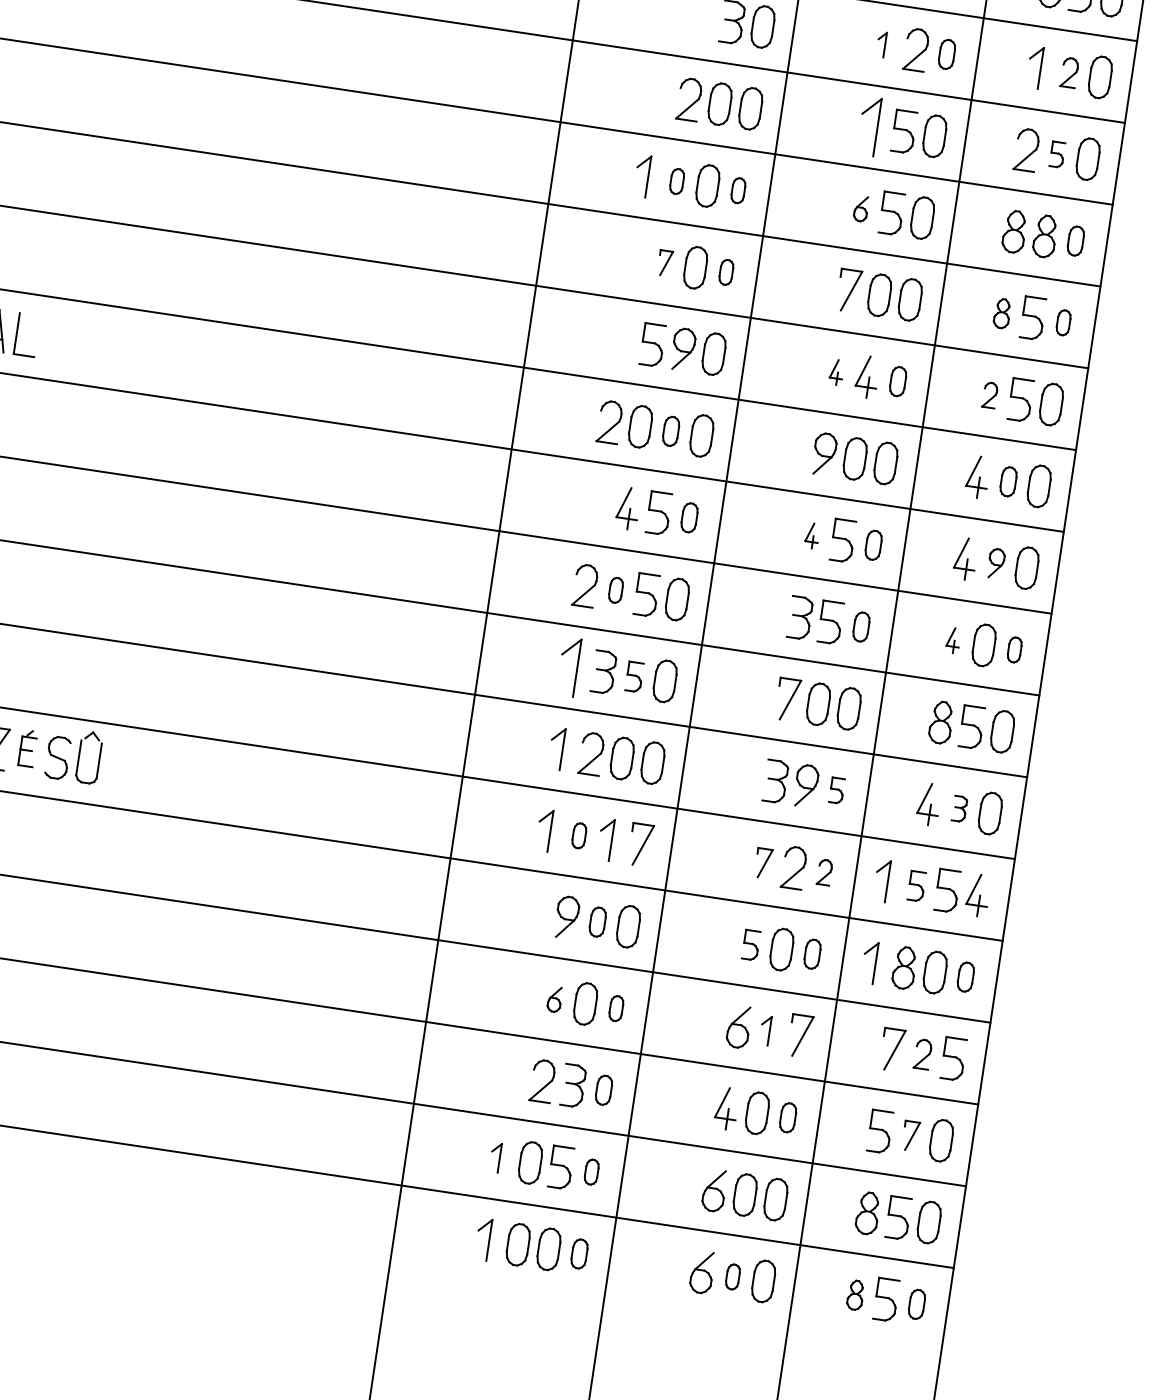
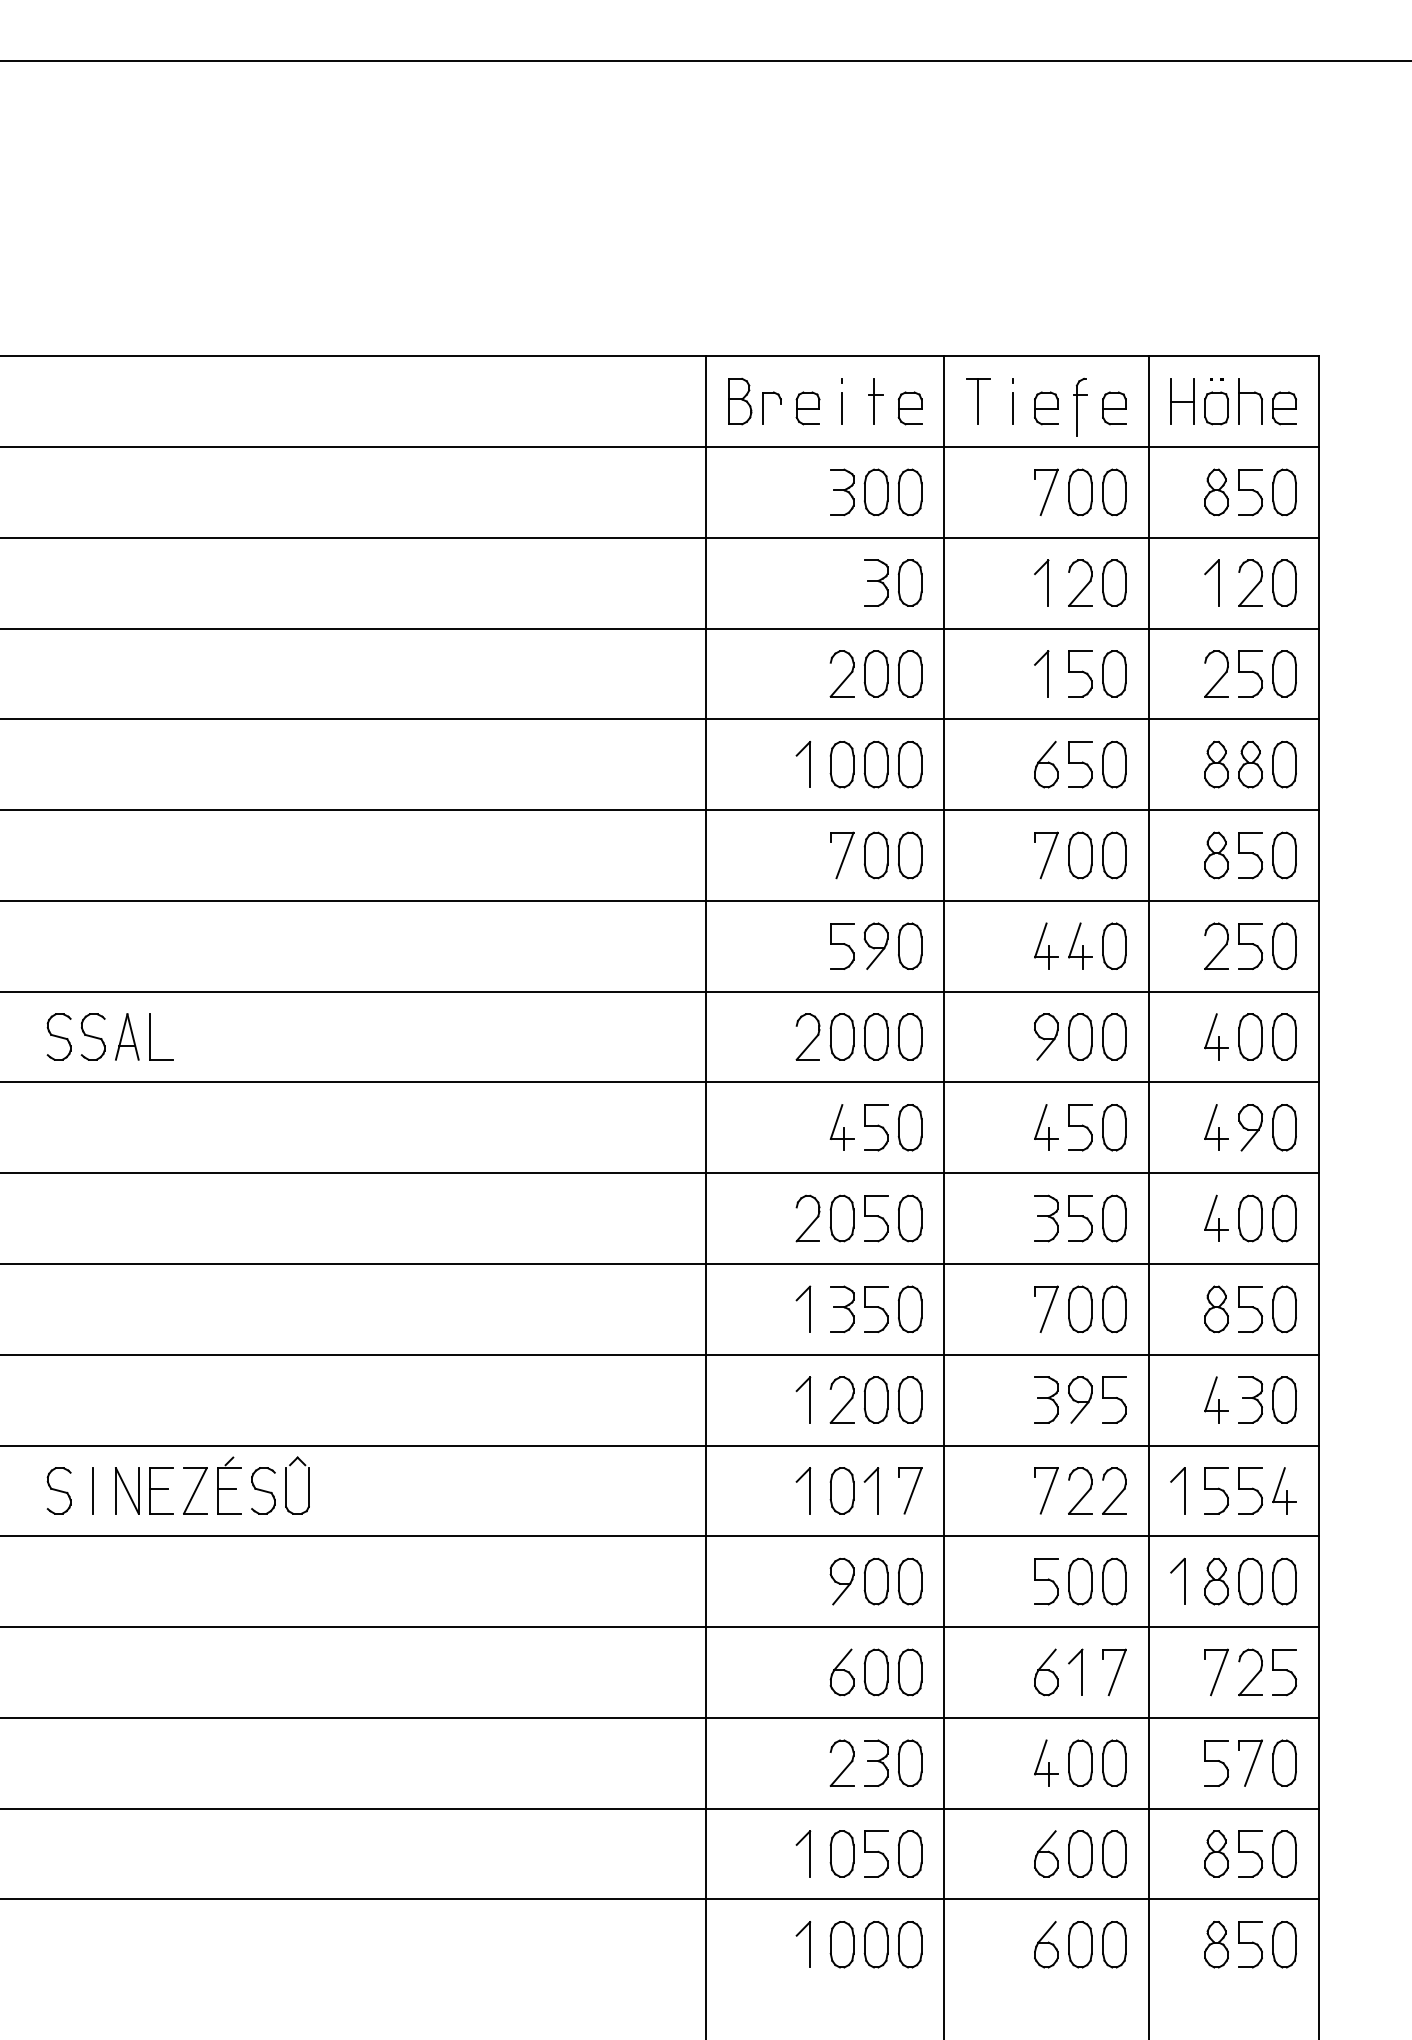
part: (881, 44) -> (1041, 582), size x1.67
part: (947, 53) -> (1114, 582), size x1.43
part: (1069, 72) -> (1250, 582), size x1.43
part: (869, 126) -> (1041, 673), size x0.71
part: (1057, 154) -> (1250, 673), size x1.67
part: (676, 181) -> (841, 764), size x1.67
part: (737, 190) -> (909, 764), size x1.67
part: (861, 208) -> (1046, 764), size x1.67
part: (1075, 240) -> (1284, 764), size x1.43
part: (665, 263) -> (842, 855), size x1.67
part: (726, 272) -> (910, 855), size x1.67
part: (1002, 313) -> (1216, 855), size x1.43
part: (1063, 322) -> (1284, 855), size x1.67
part: (836, 371) -> (1046, 945), size x1.67
part: (898, 381) -> (1114, 945), size x1.43
part: (990, 394) -> (1216, 945), size x1.67
part: (670, 430) -> (875, 1036), size x1.43
part: (1008, 481) -> (1250, 1036), size x1.43
part: (688, 517) -> (909, 1127), size x1.43
part: (812, 535) -> (1046, 1127), size x1.67
part: (873, 545) -> (1114, 1127), size x1.43
part: (996, 563) -> (1250, 1127), size x1.43
part: (615, 590) -> (841, 1218), size x1.67
part: (861, 627) -> (1114, 1218), size x1.43
part: (953, 639) -> (1216, 1217), size x1.67
part: (1014, 649) -> (1284, 1218), size x1.67
part: (569, 666) -> (803, 1308), size x0.71
part: (634, 676) -> (876, 1309), size x1.43
part: (28, 748) -> (229, 1485), size x1.43
part: (837, 790) -> (1114, 1399), size x1.67
part: (959, 808) -> (1250, 1399), size x1.67
part: (578, 835) -> (841, 1490), size x1.67
part: (763, 862) -> (1046, 1490), size x1.43
part: (824, 872) -> (1114, 1490), size x1.67
part: (916, 885) -> (1216, 1490), size x1.43
part: (597, 921) -> (875, 1581), size x1.43
part: (751, 944) -> (1046, 1581), size x1.43
part: (812, 954) -> (1114, 1581), size x1.43
part: (965, 977) -> (1284, 1581), size x1.43
part: (554, 999) -> (841, 1672), size x1.67
part: (616, 1008) -> (910, 1672), size x1.67
part: (765, 1029) -> (1075, 1671), size x1.43
part: (922, 1054) -> (1250, 1672), size x1.43
part: (603, 1089) -> (909, 1762), size x1.43
part: (788, 1117) -> (1114, 1762), size x1.43
part: (910, 1135) -> (1250, 1762), size x1.43
part: (495, 1157) -> (803, 1853), size x1.43
part: (591, 1171) -> (909, 1853), size x1.67
part: (578, 1253) -> (909, 1944), size x1.43
part: (733, 1276) -> (1080, 1944), size x1.67
part: (855, 1294) -> (1216, 1944), size x1.43
part: (916, 1304) -> (1284, 1944), size x1.43

